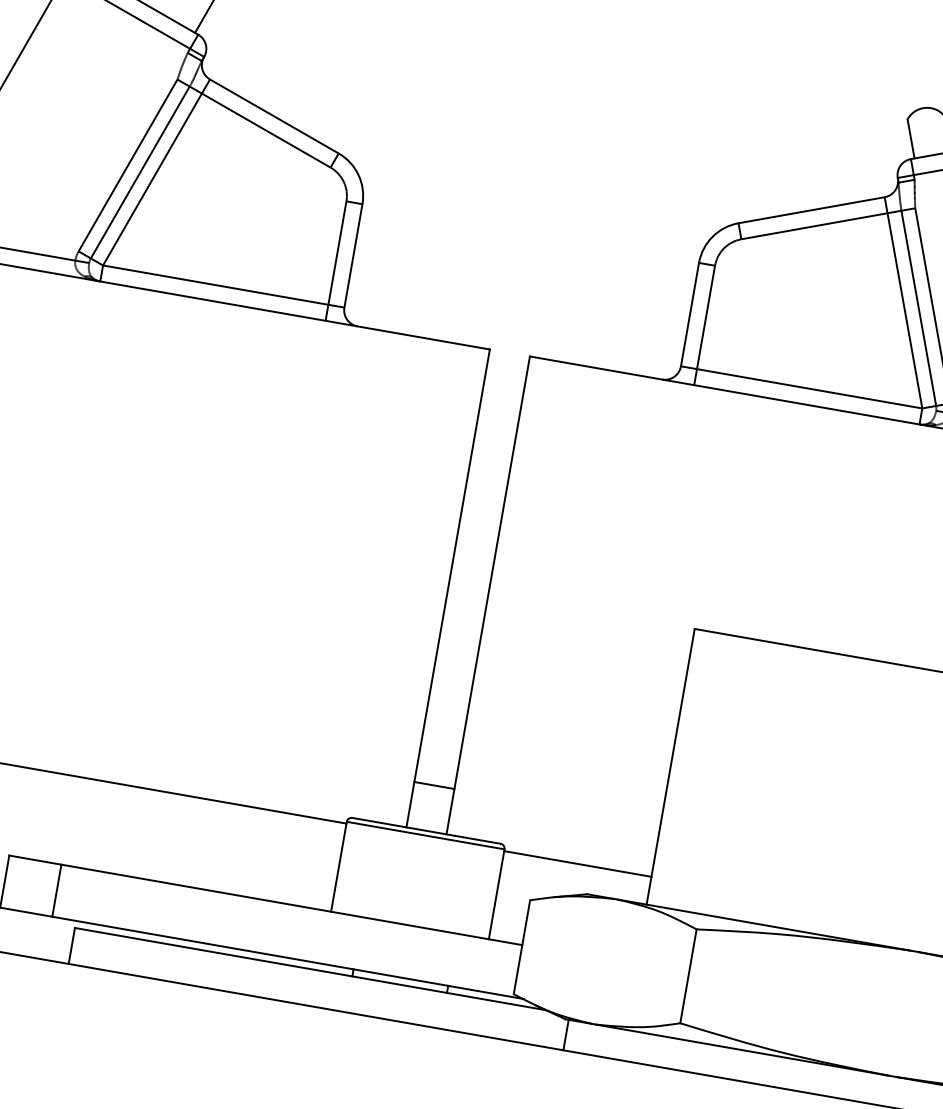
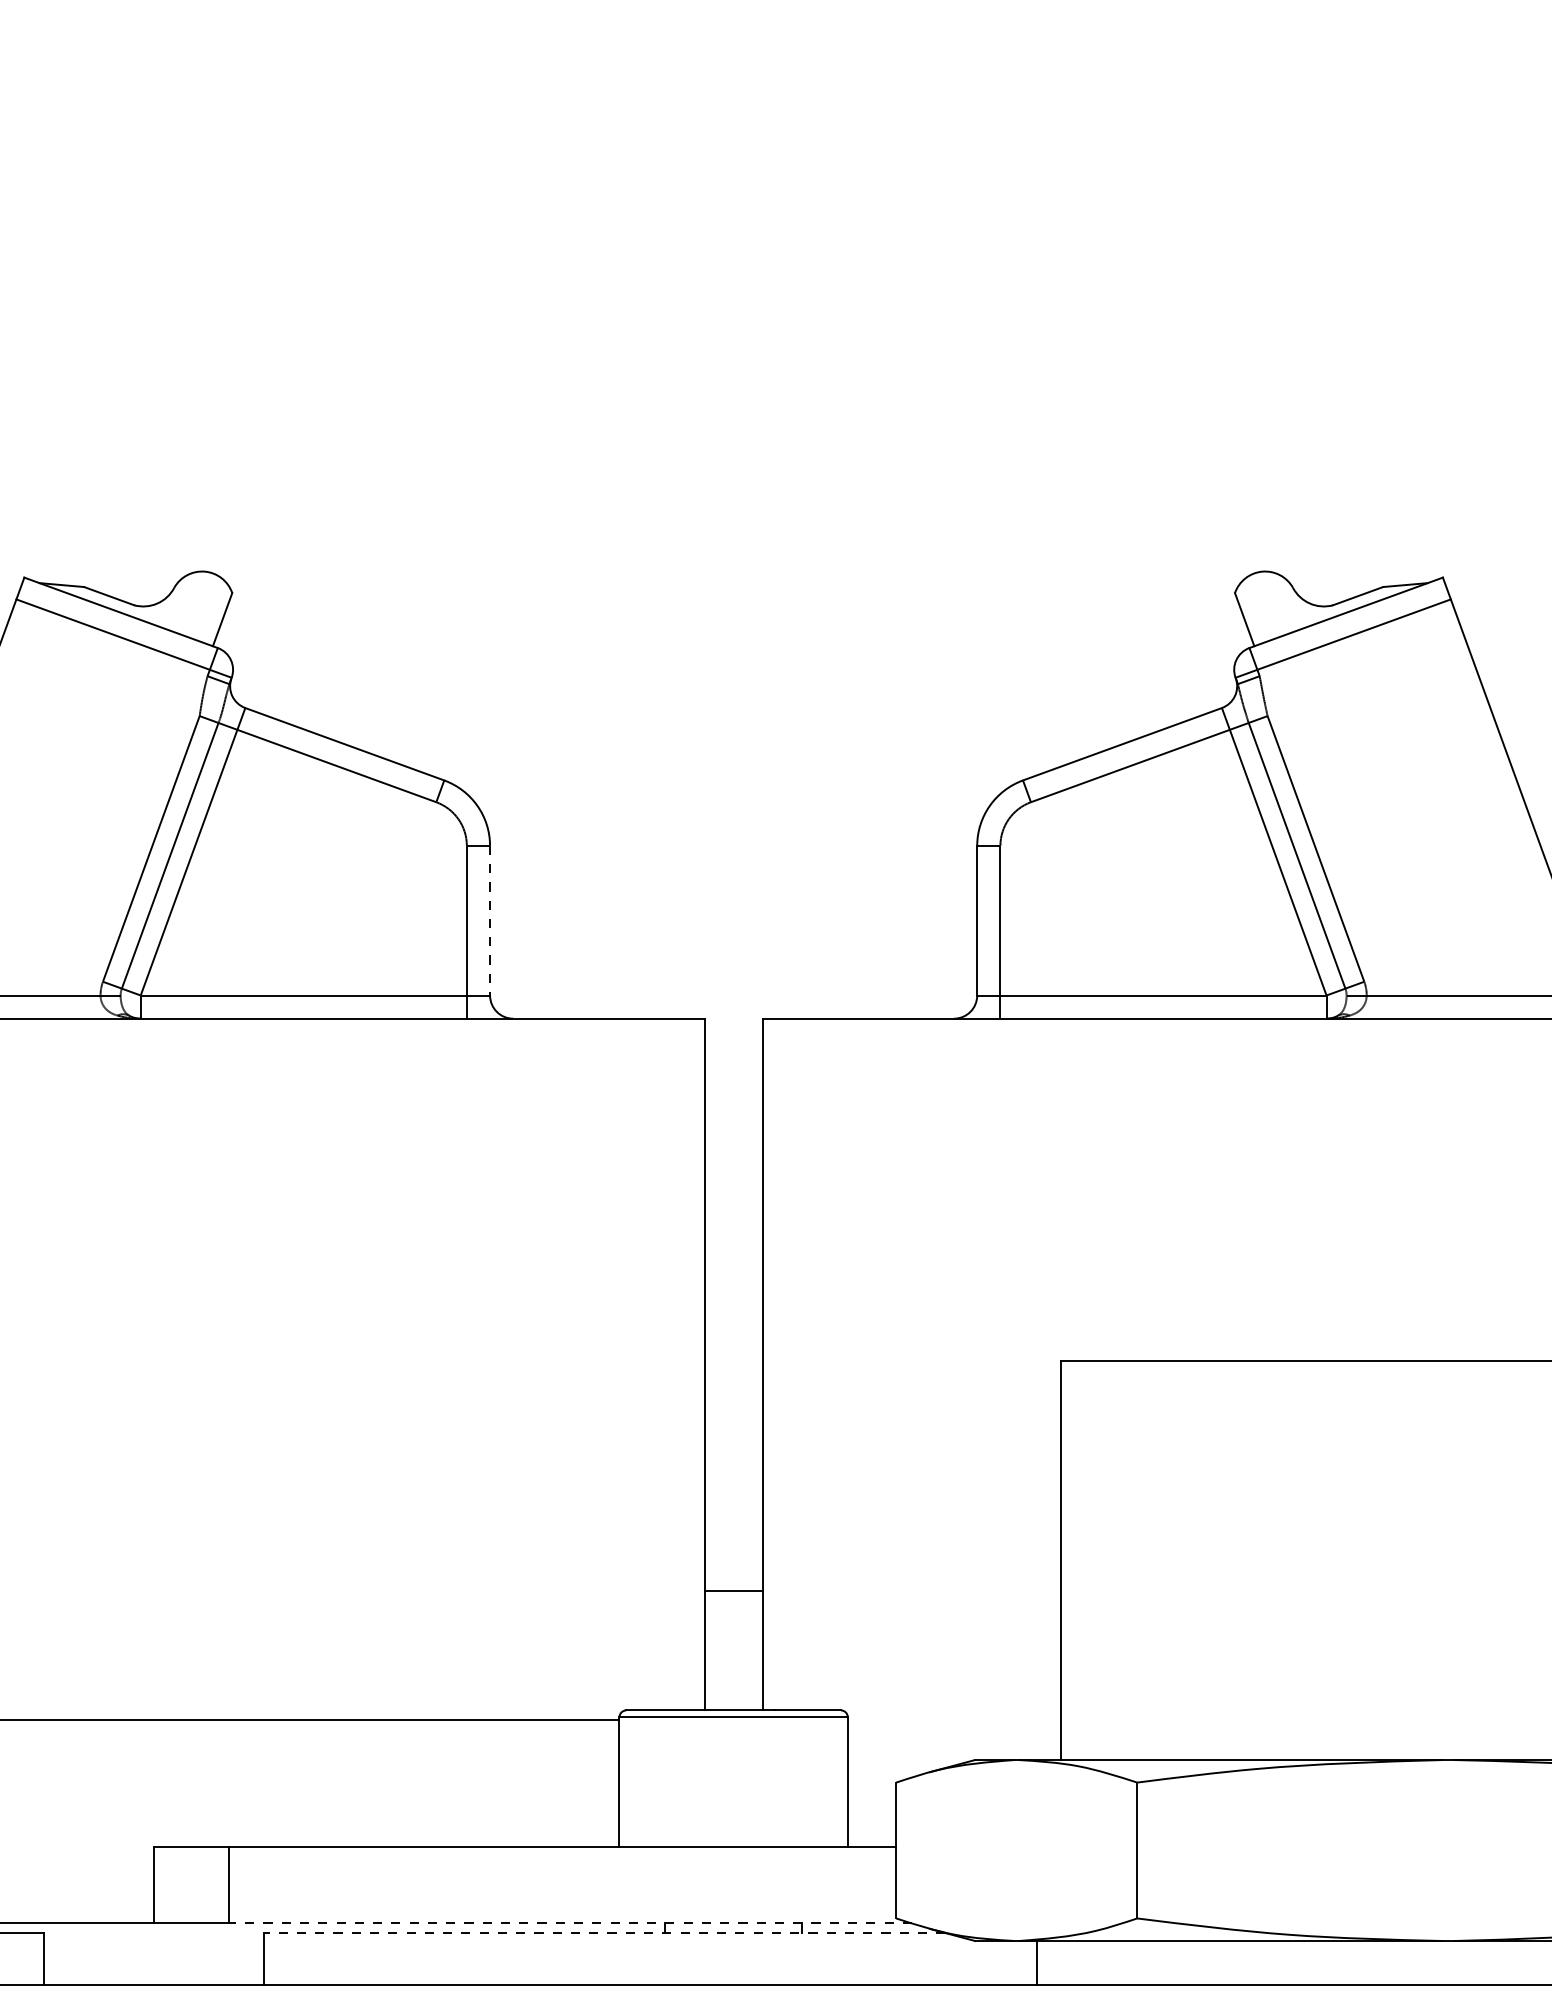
line: (353, 255) -> (490, 920), solid -> dashed
line: (434, 785) -> (733, 1590), moved
line: (577, 863) -> (953, 1719), removed
line: (288, 957) -> (570, 1922), solid -> dashed
line: (310, 969) -> (604, 1933), solid -> dashed
line: (565, 1034) -> (1036, 1962), moved

